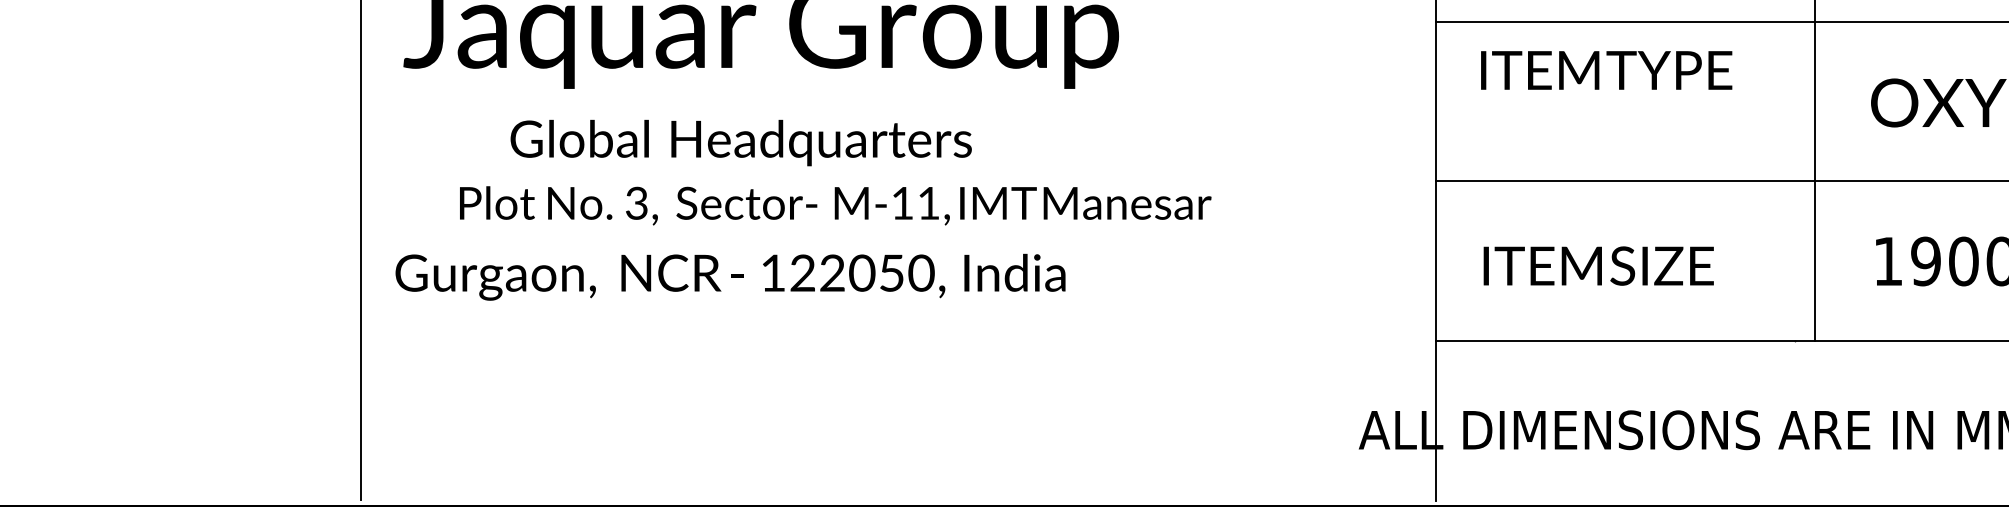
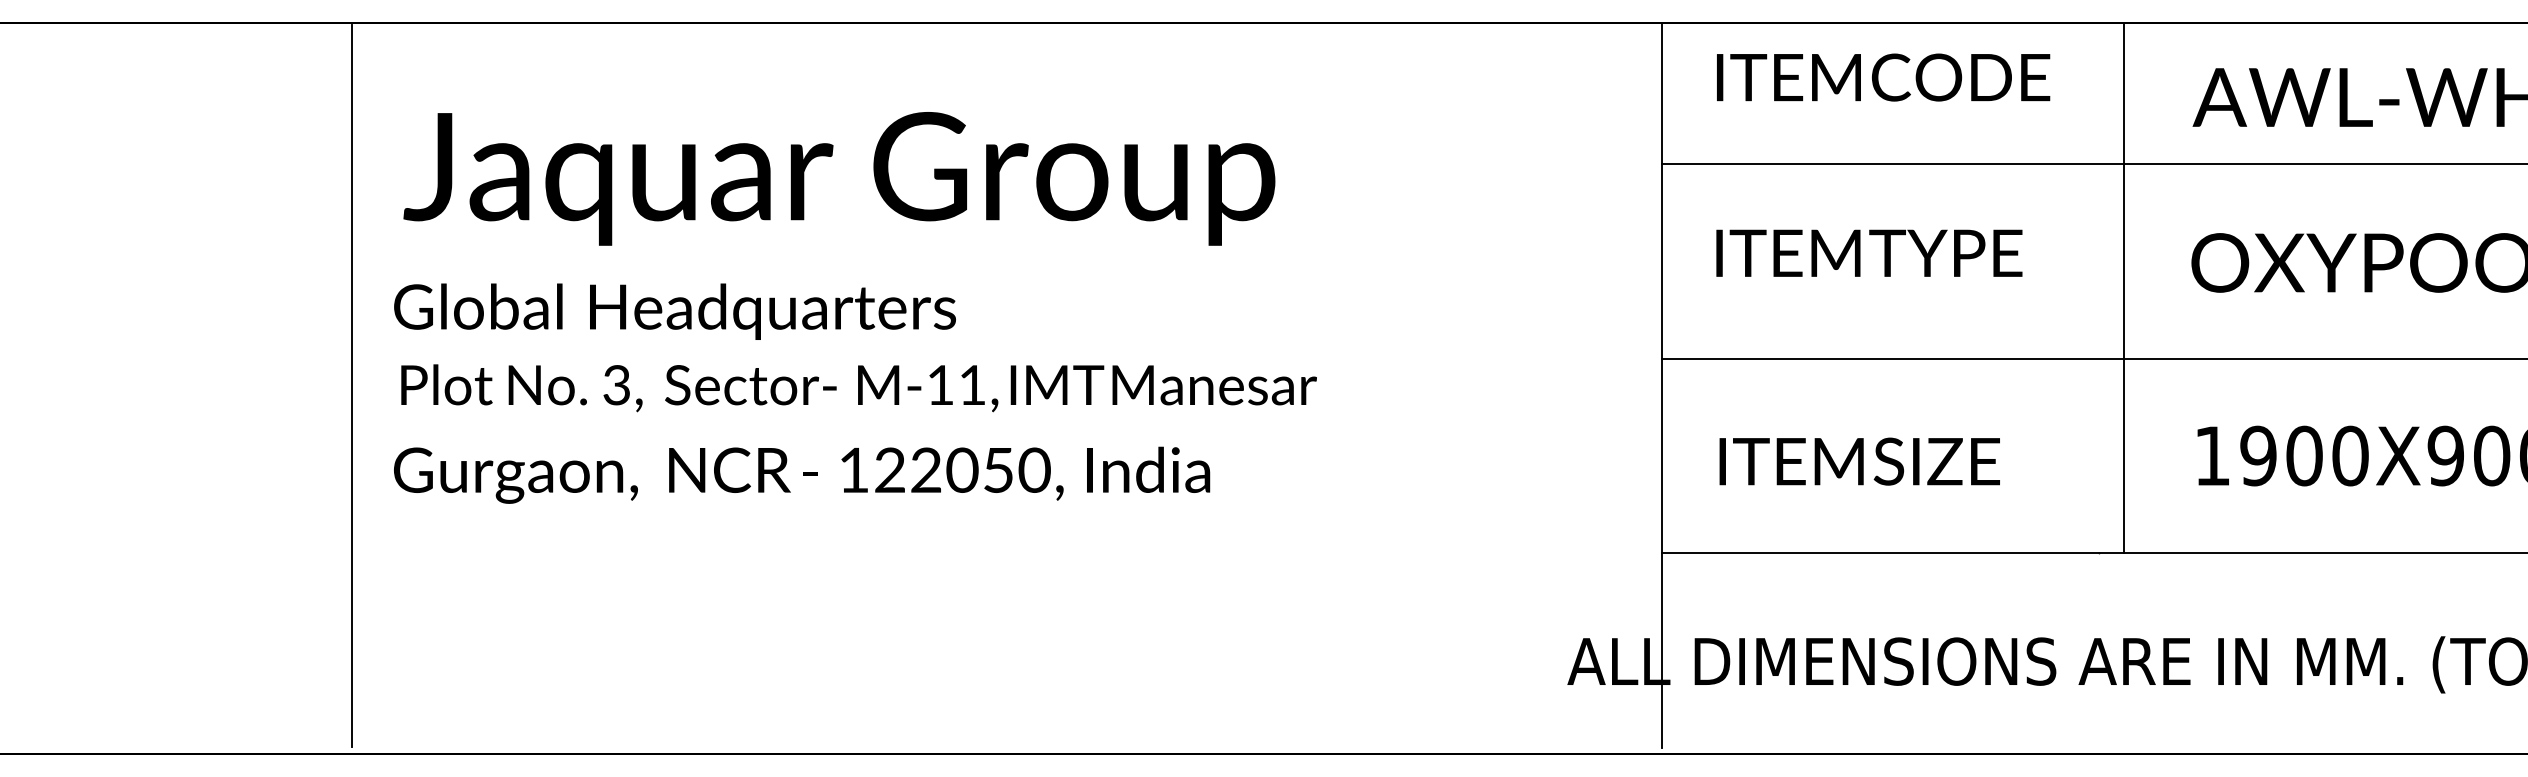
text: (1606, 69) -> (1869, 252), moved
text: (740, 142) -> (674, 311), moved
text: (835, 206) -> (858, 388), moved

